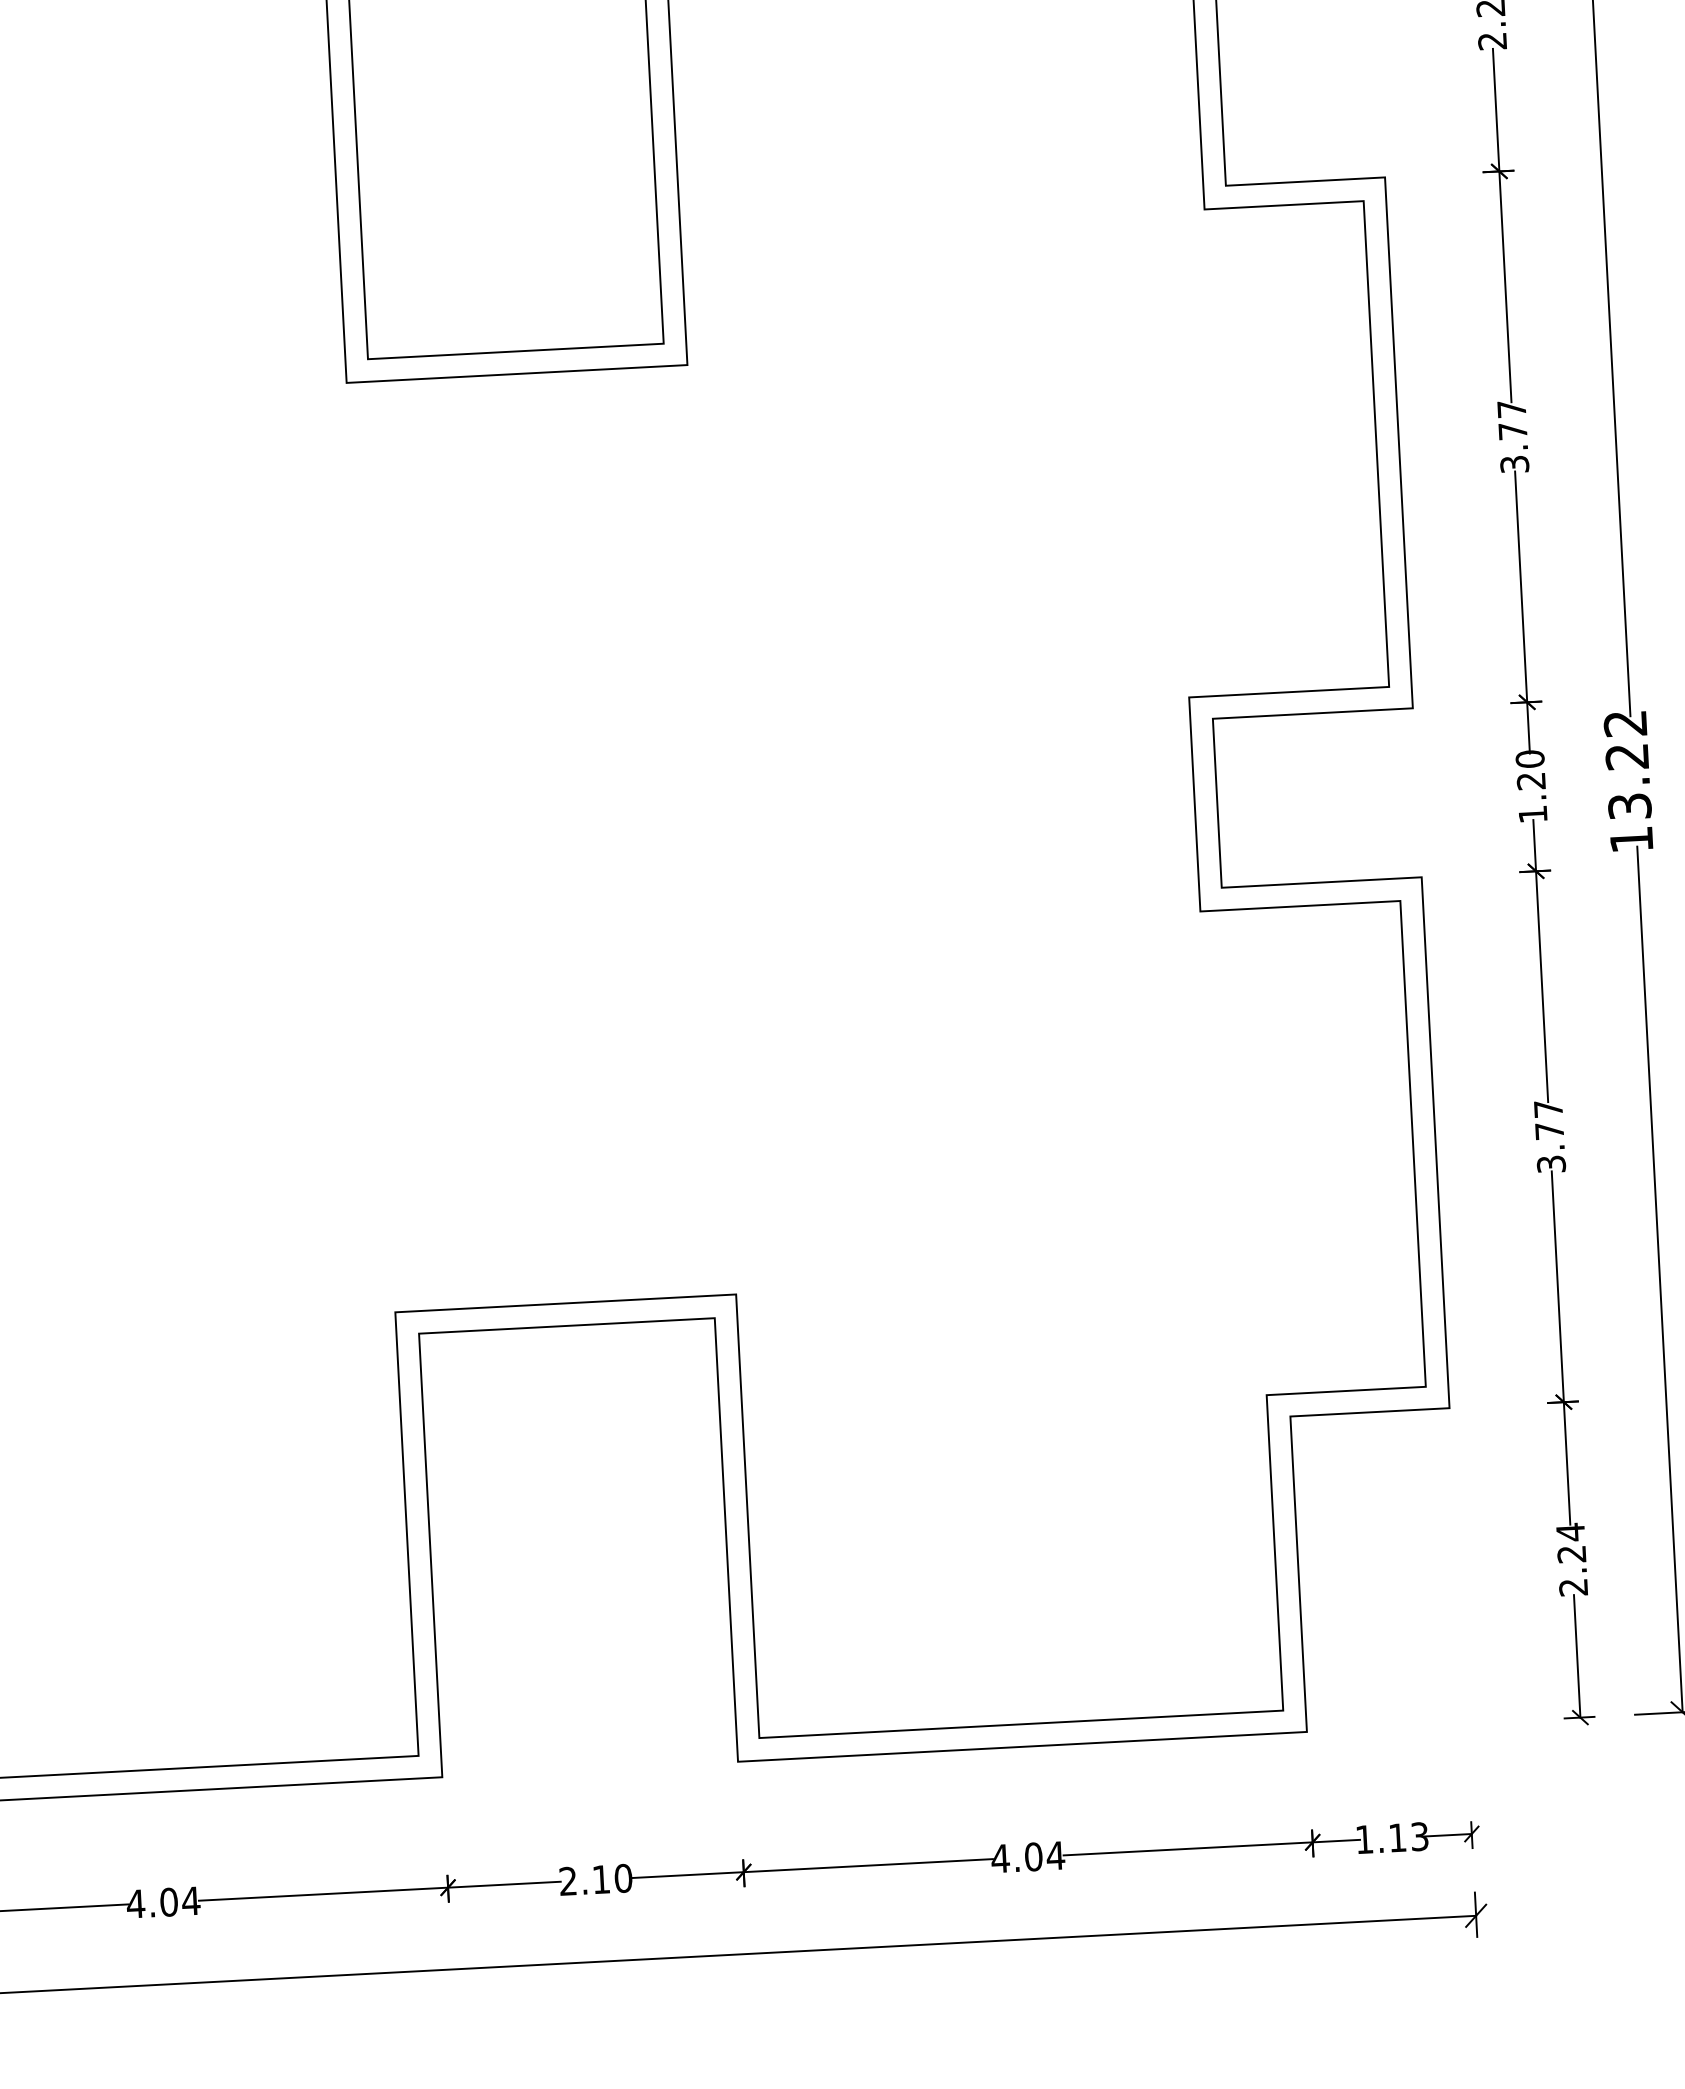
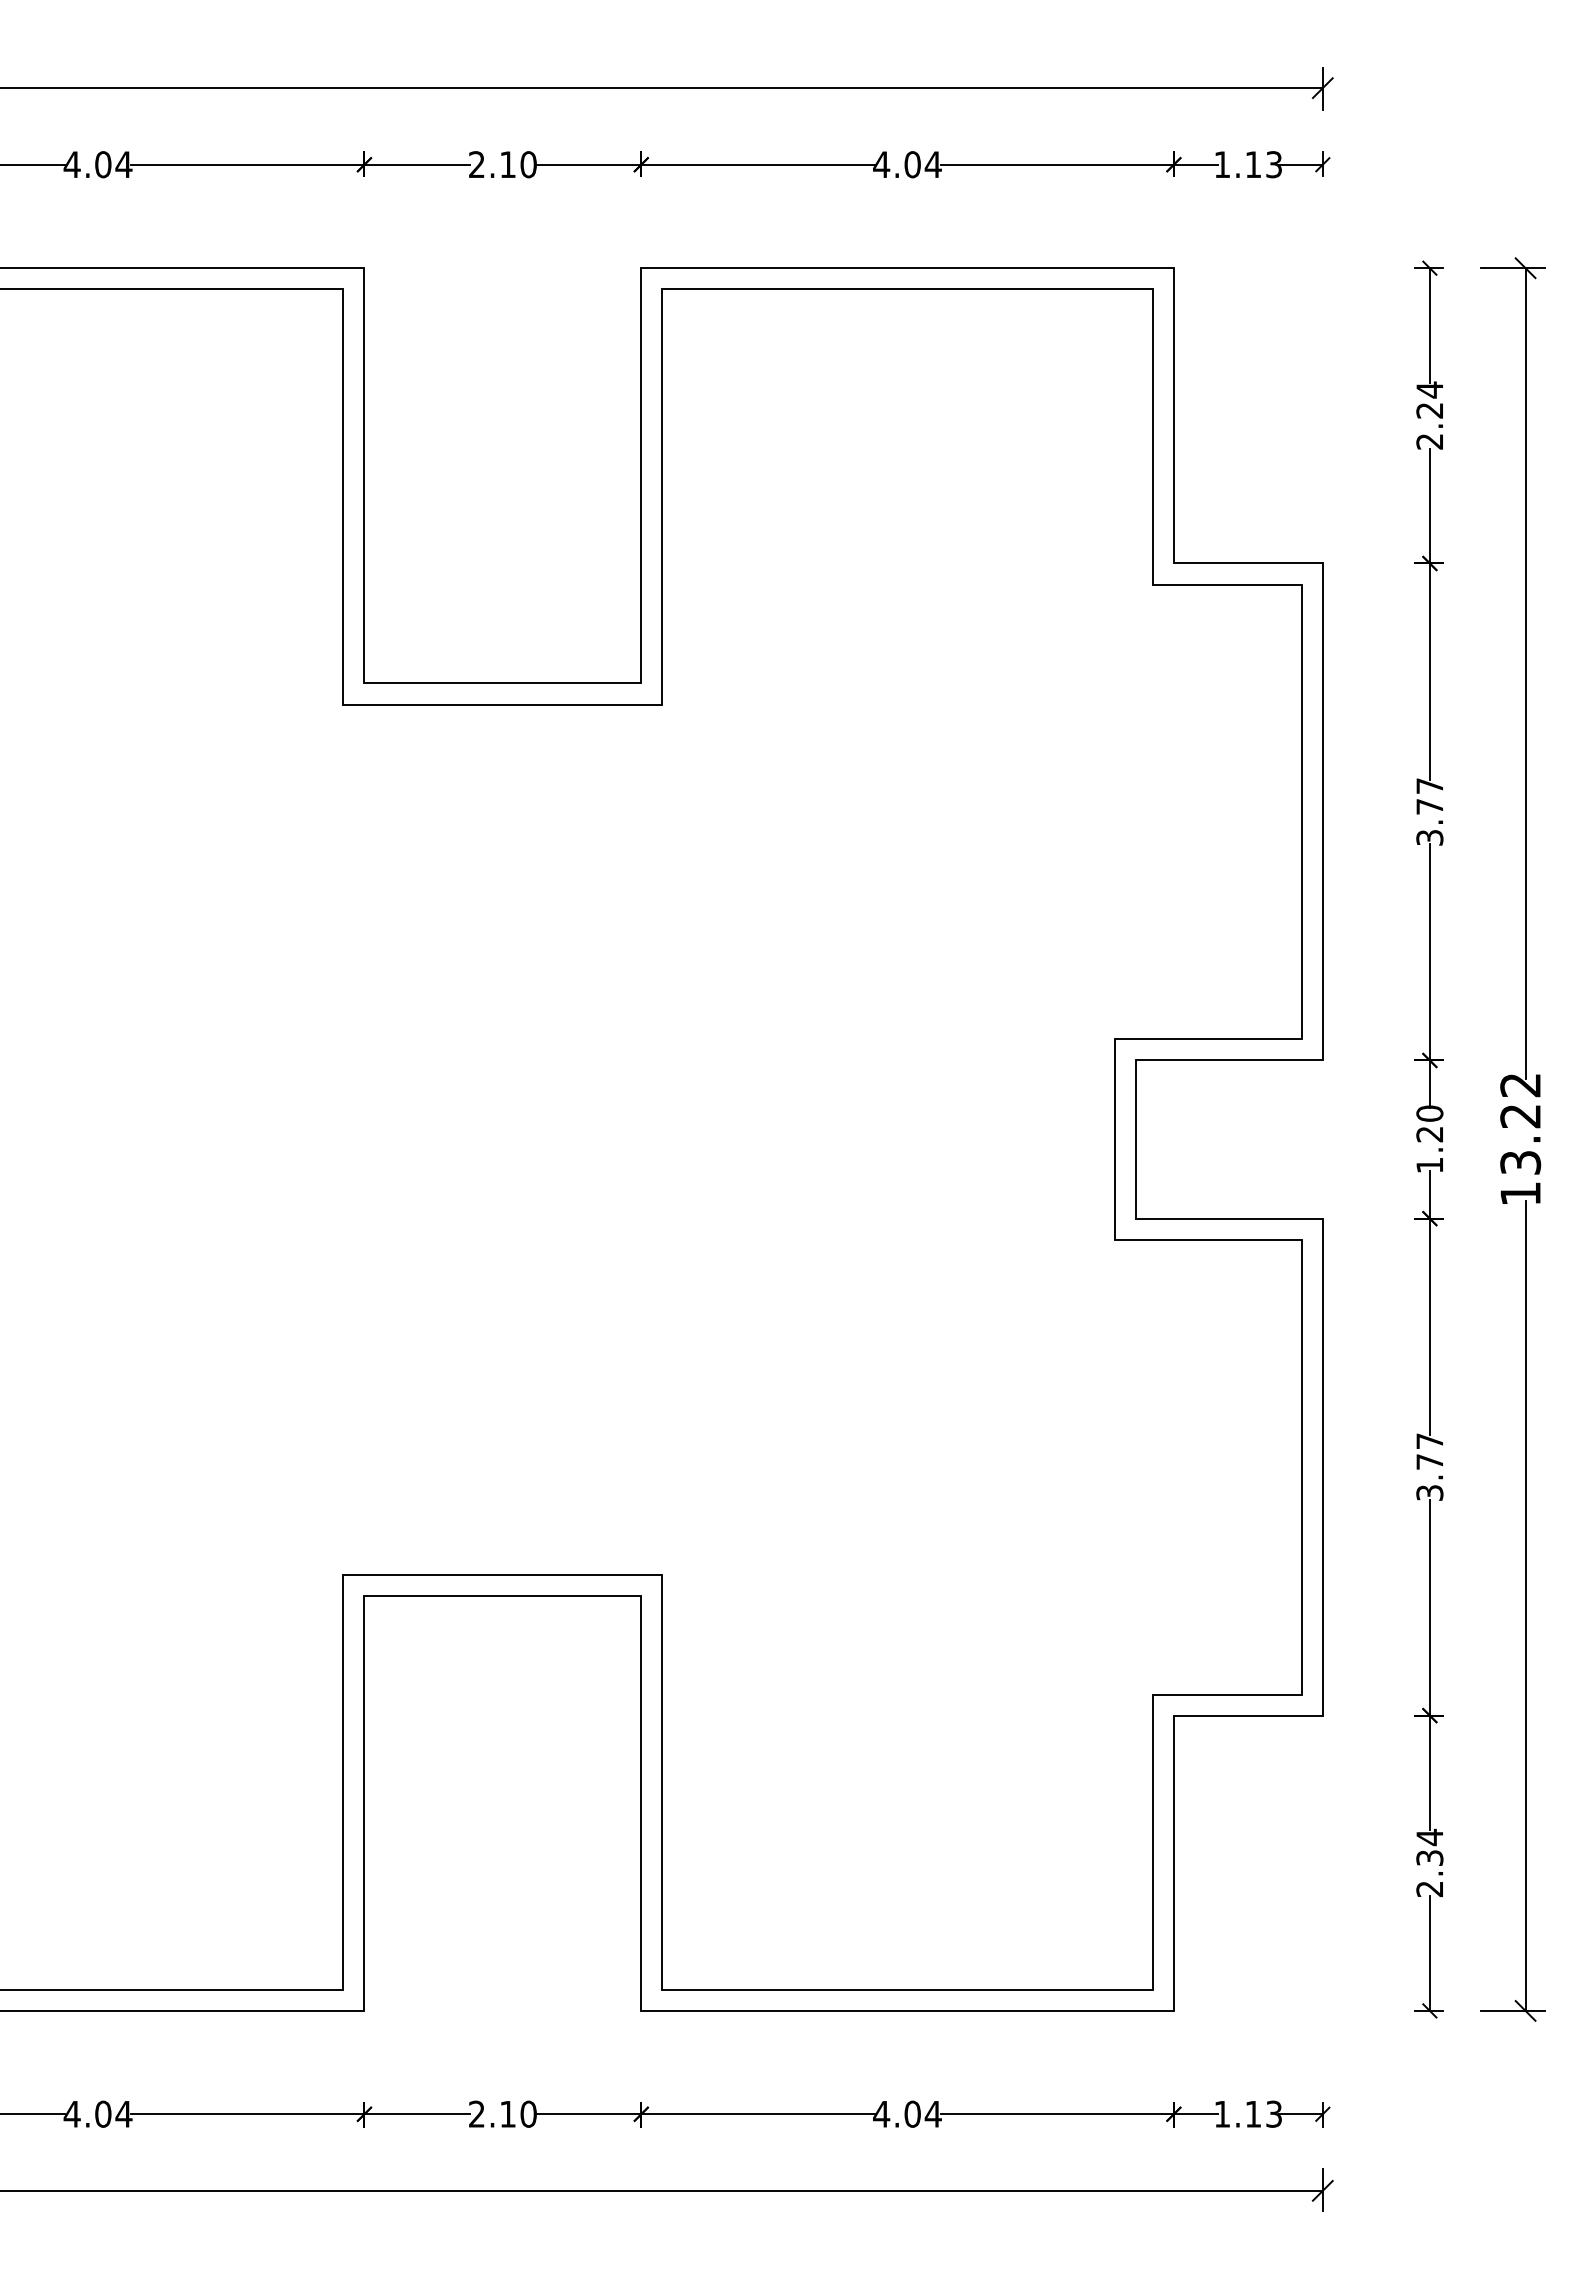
text: (1571, 1553) -> (1429, 1857), 2.24 -> 2.34

